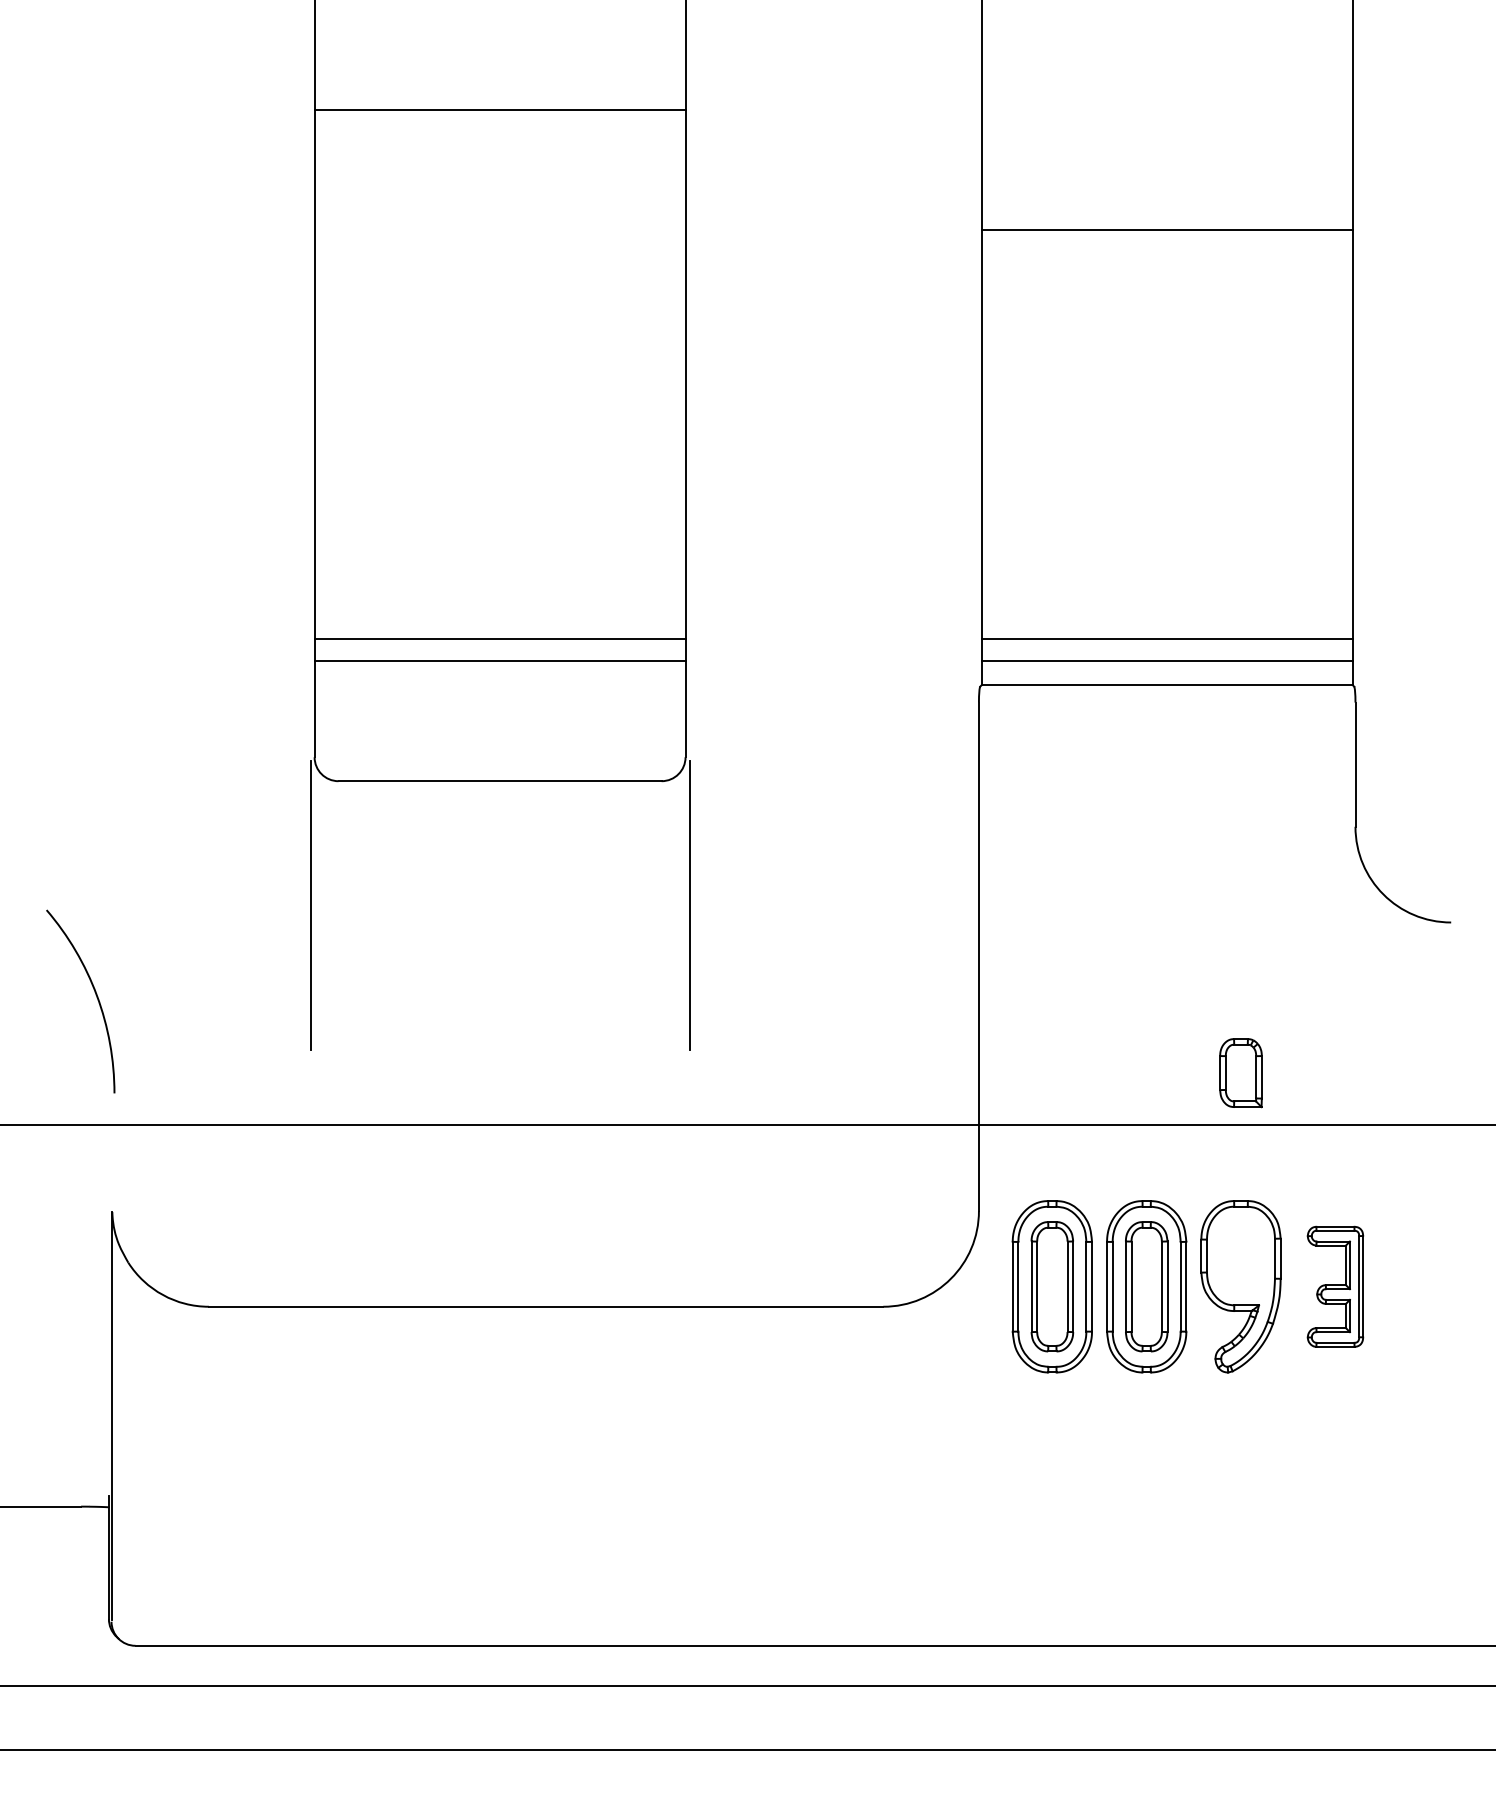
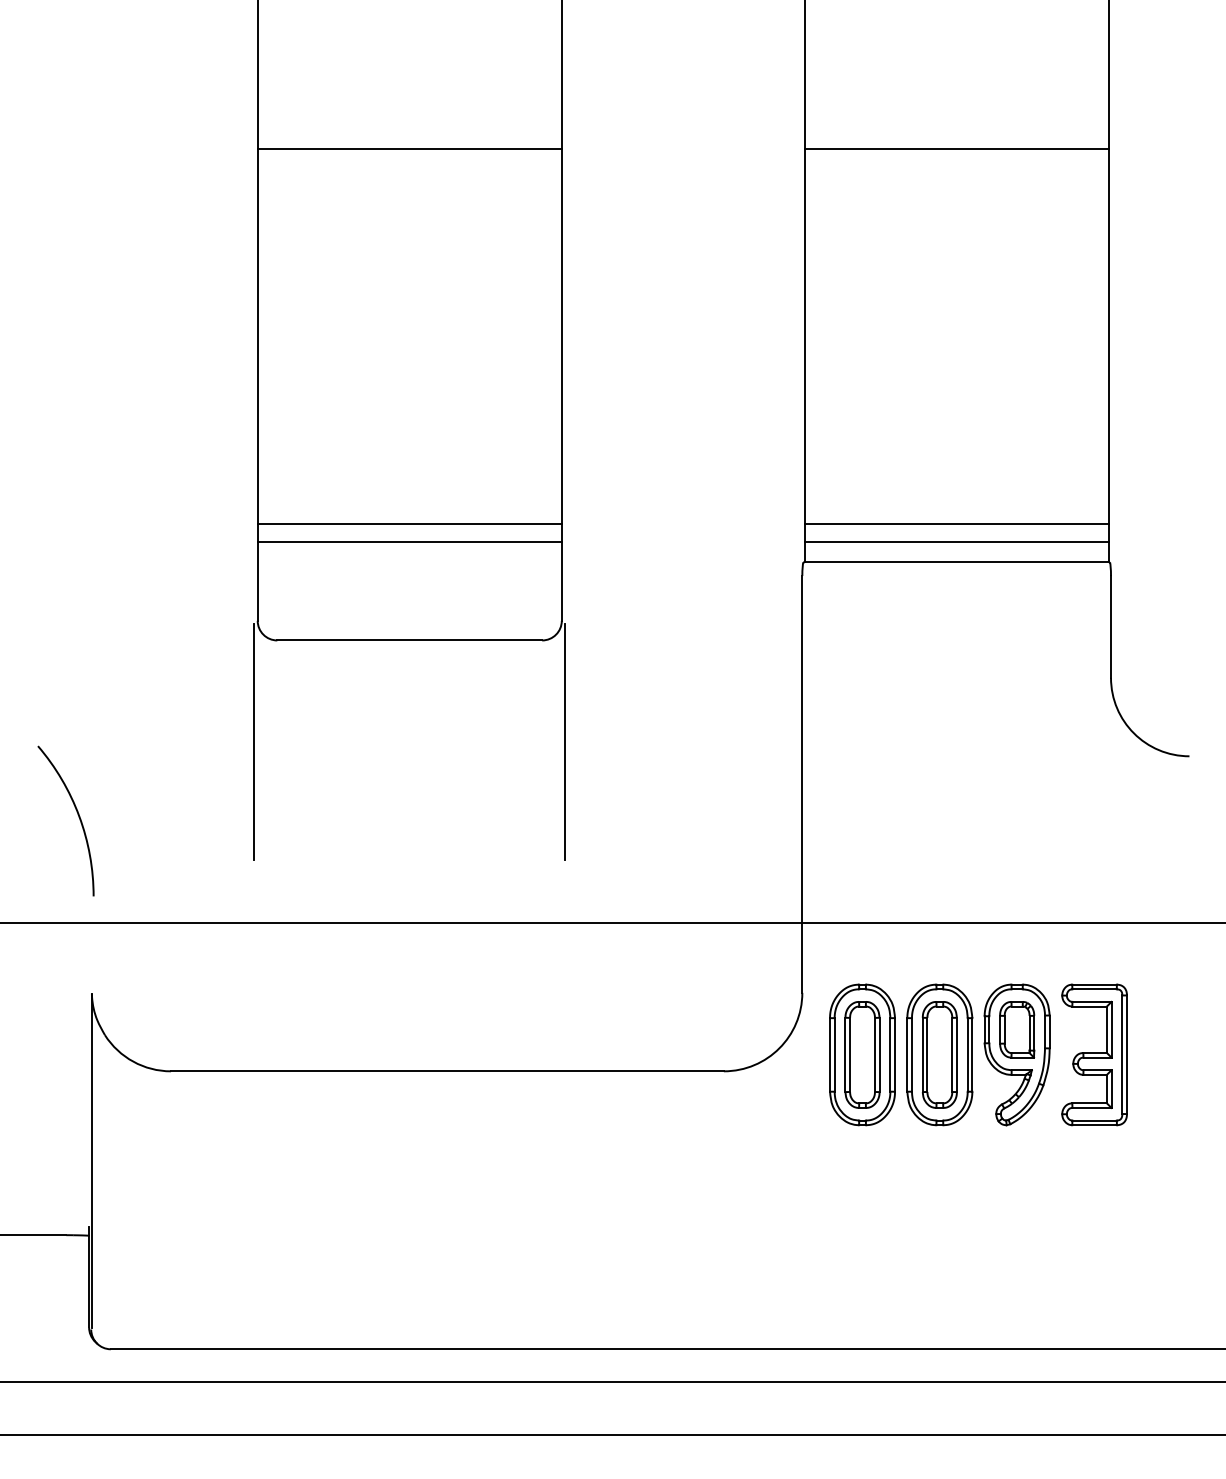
line: (499, 109) -> (409, 148), moved
line: (1166, 229) -> (956, 148), moved
part: (1240, 1073) -> (1016, 1030), moved
part: (1335, 1286) -> (1094, 1054), size x1.43

